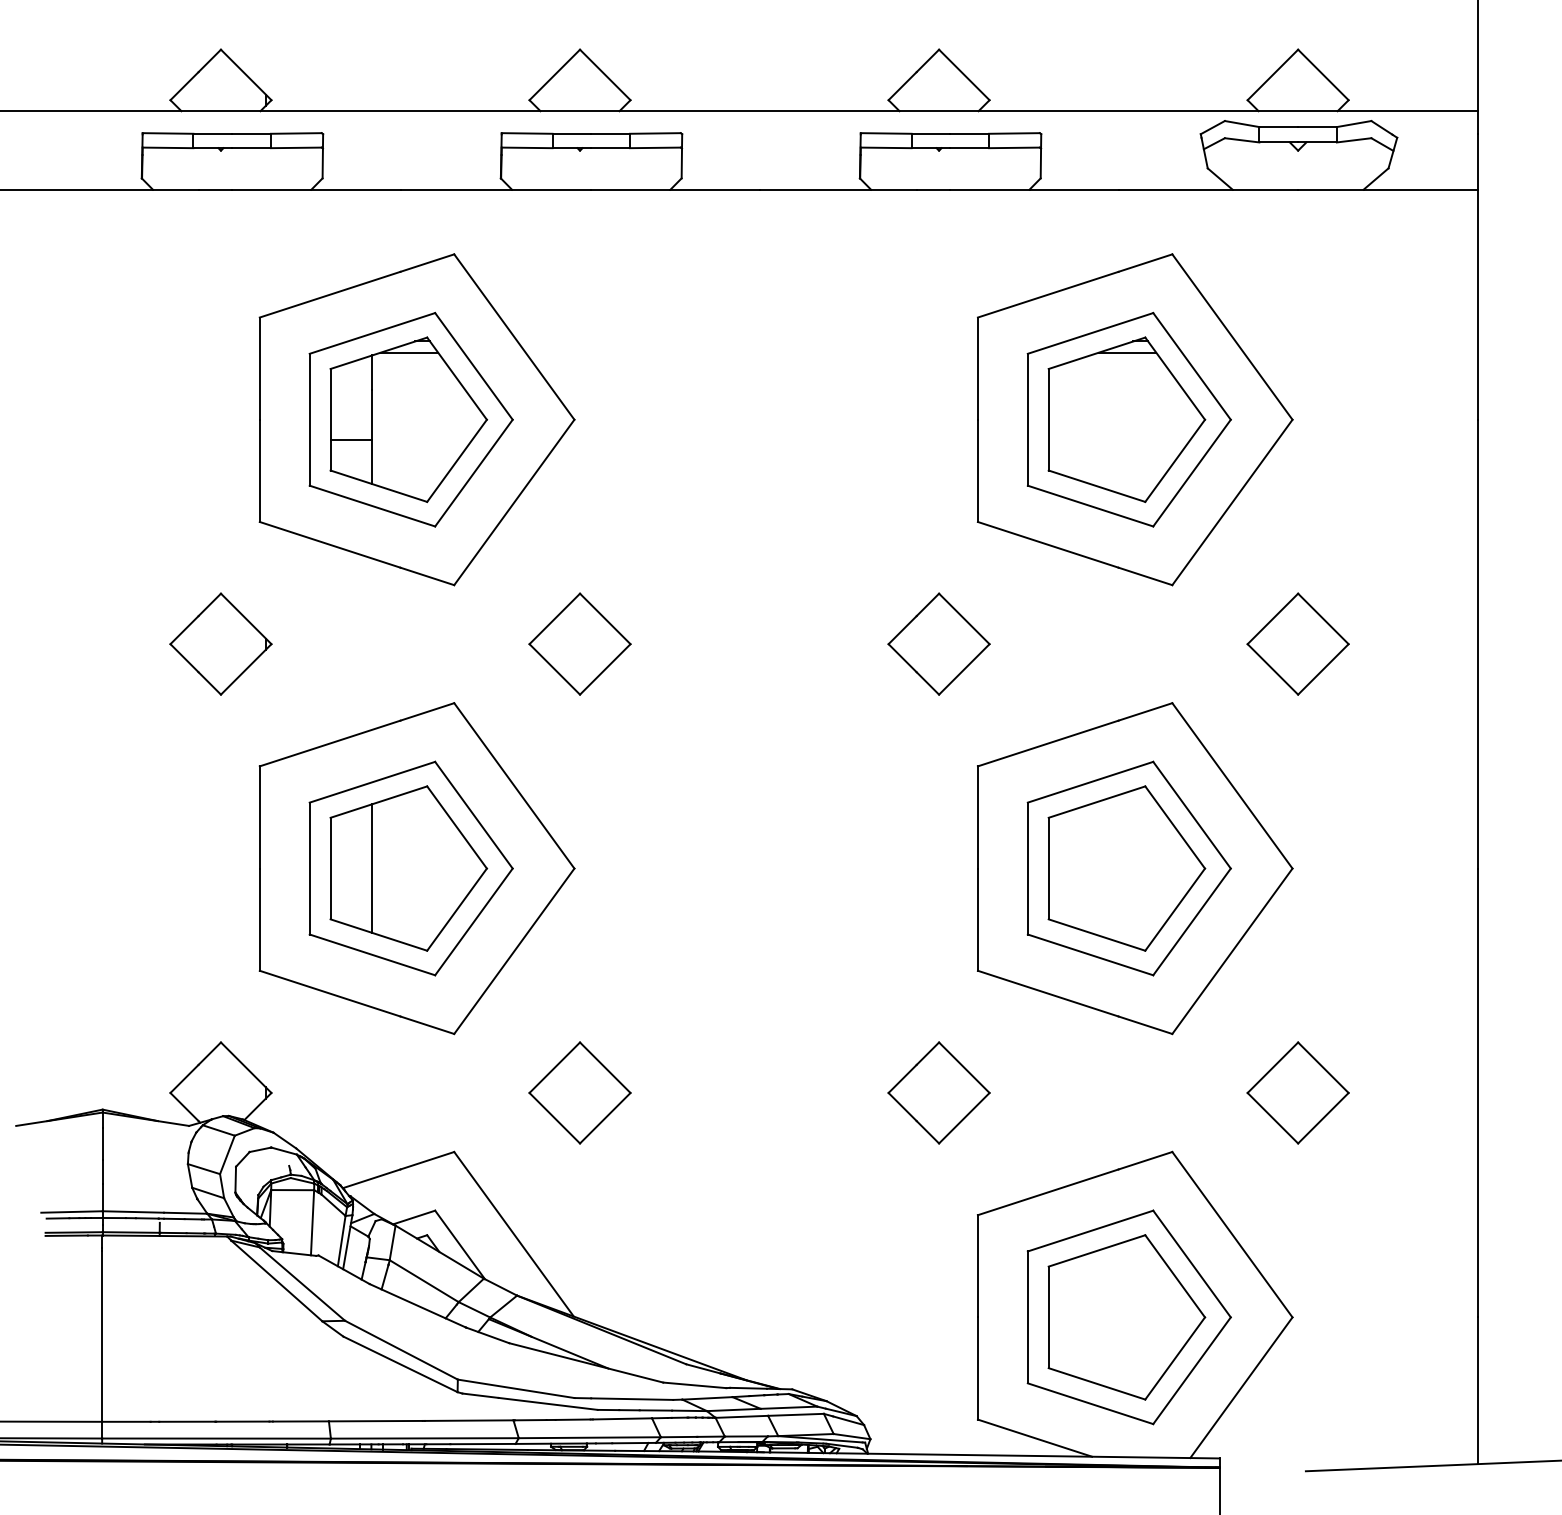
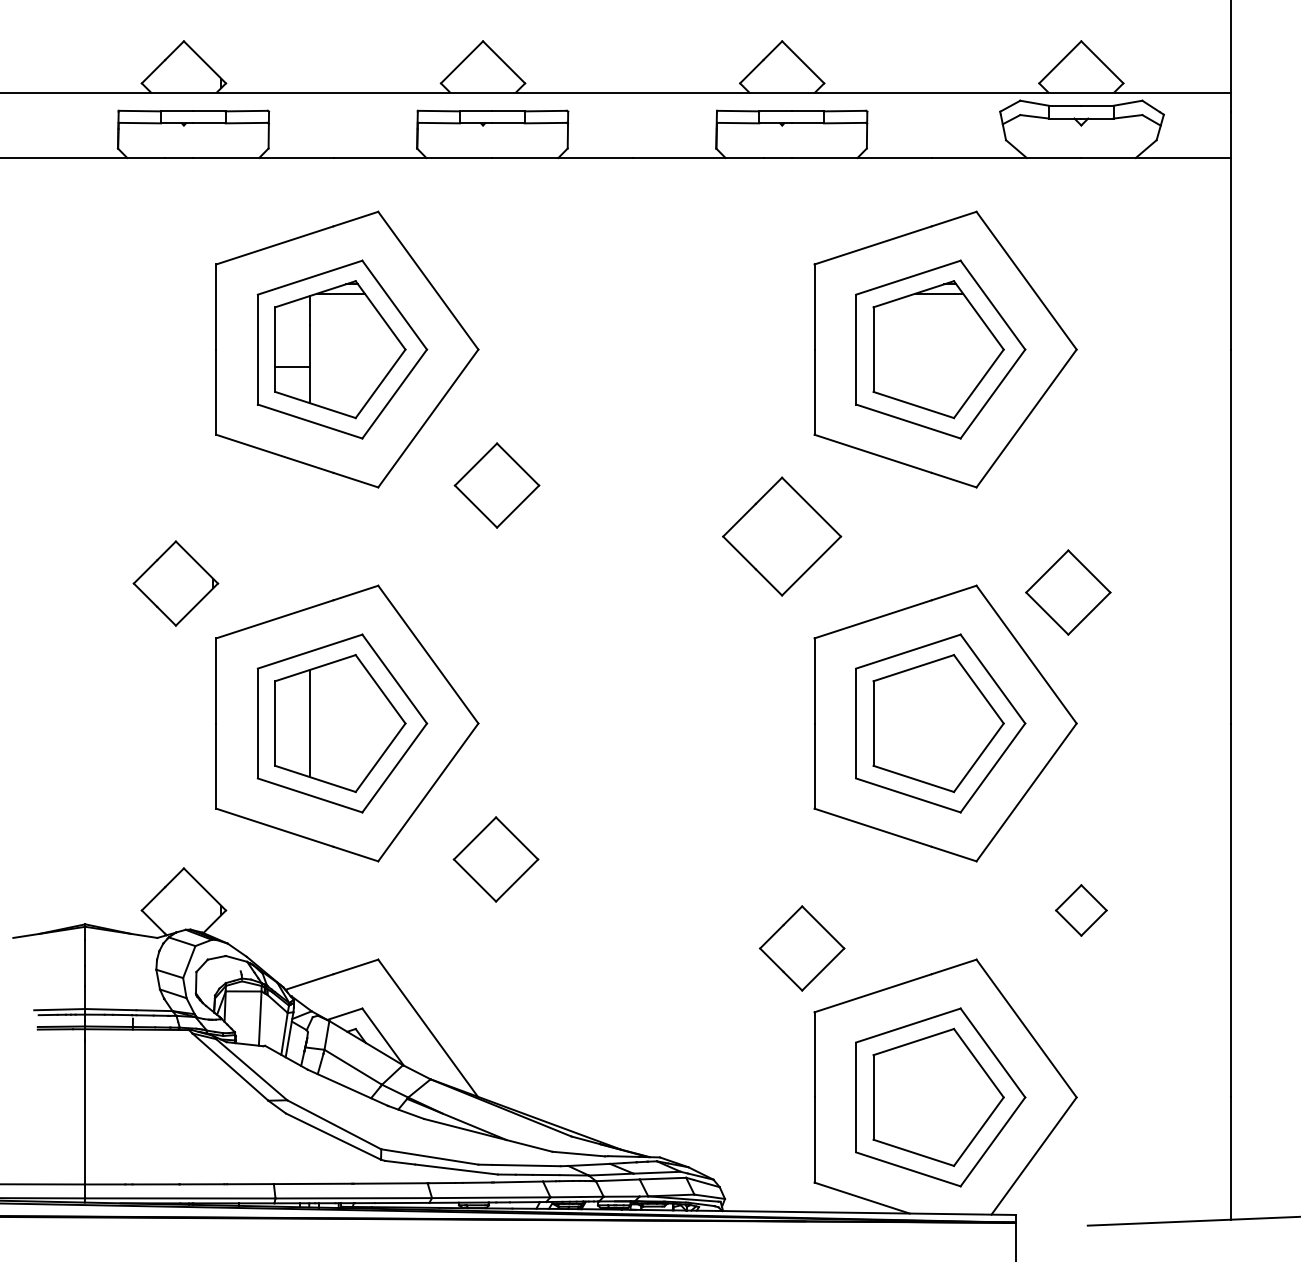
part: (220, 644) -> (175, 583), moved
part: (579, 644) -> (496, 485), moved
part: (939, 644) -> (782, 536), size x1.4
part: (1298, 644) -> (1068, 592), moved
part: (579, 1092) -> (495, 859), moved
part: (939, 1092) -> (802, 948), moved
part: (1298, 1092) -> (1081, 910), size x0.6

